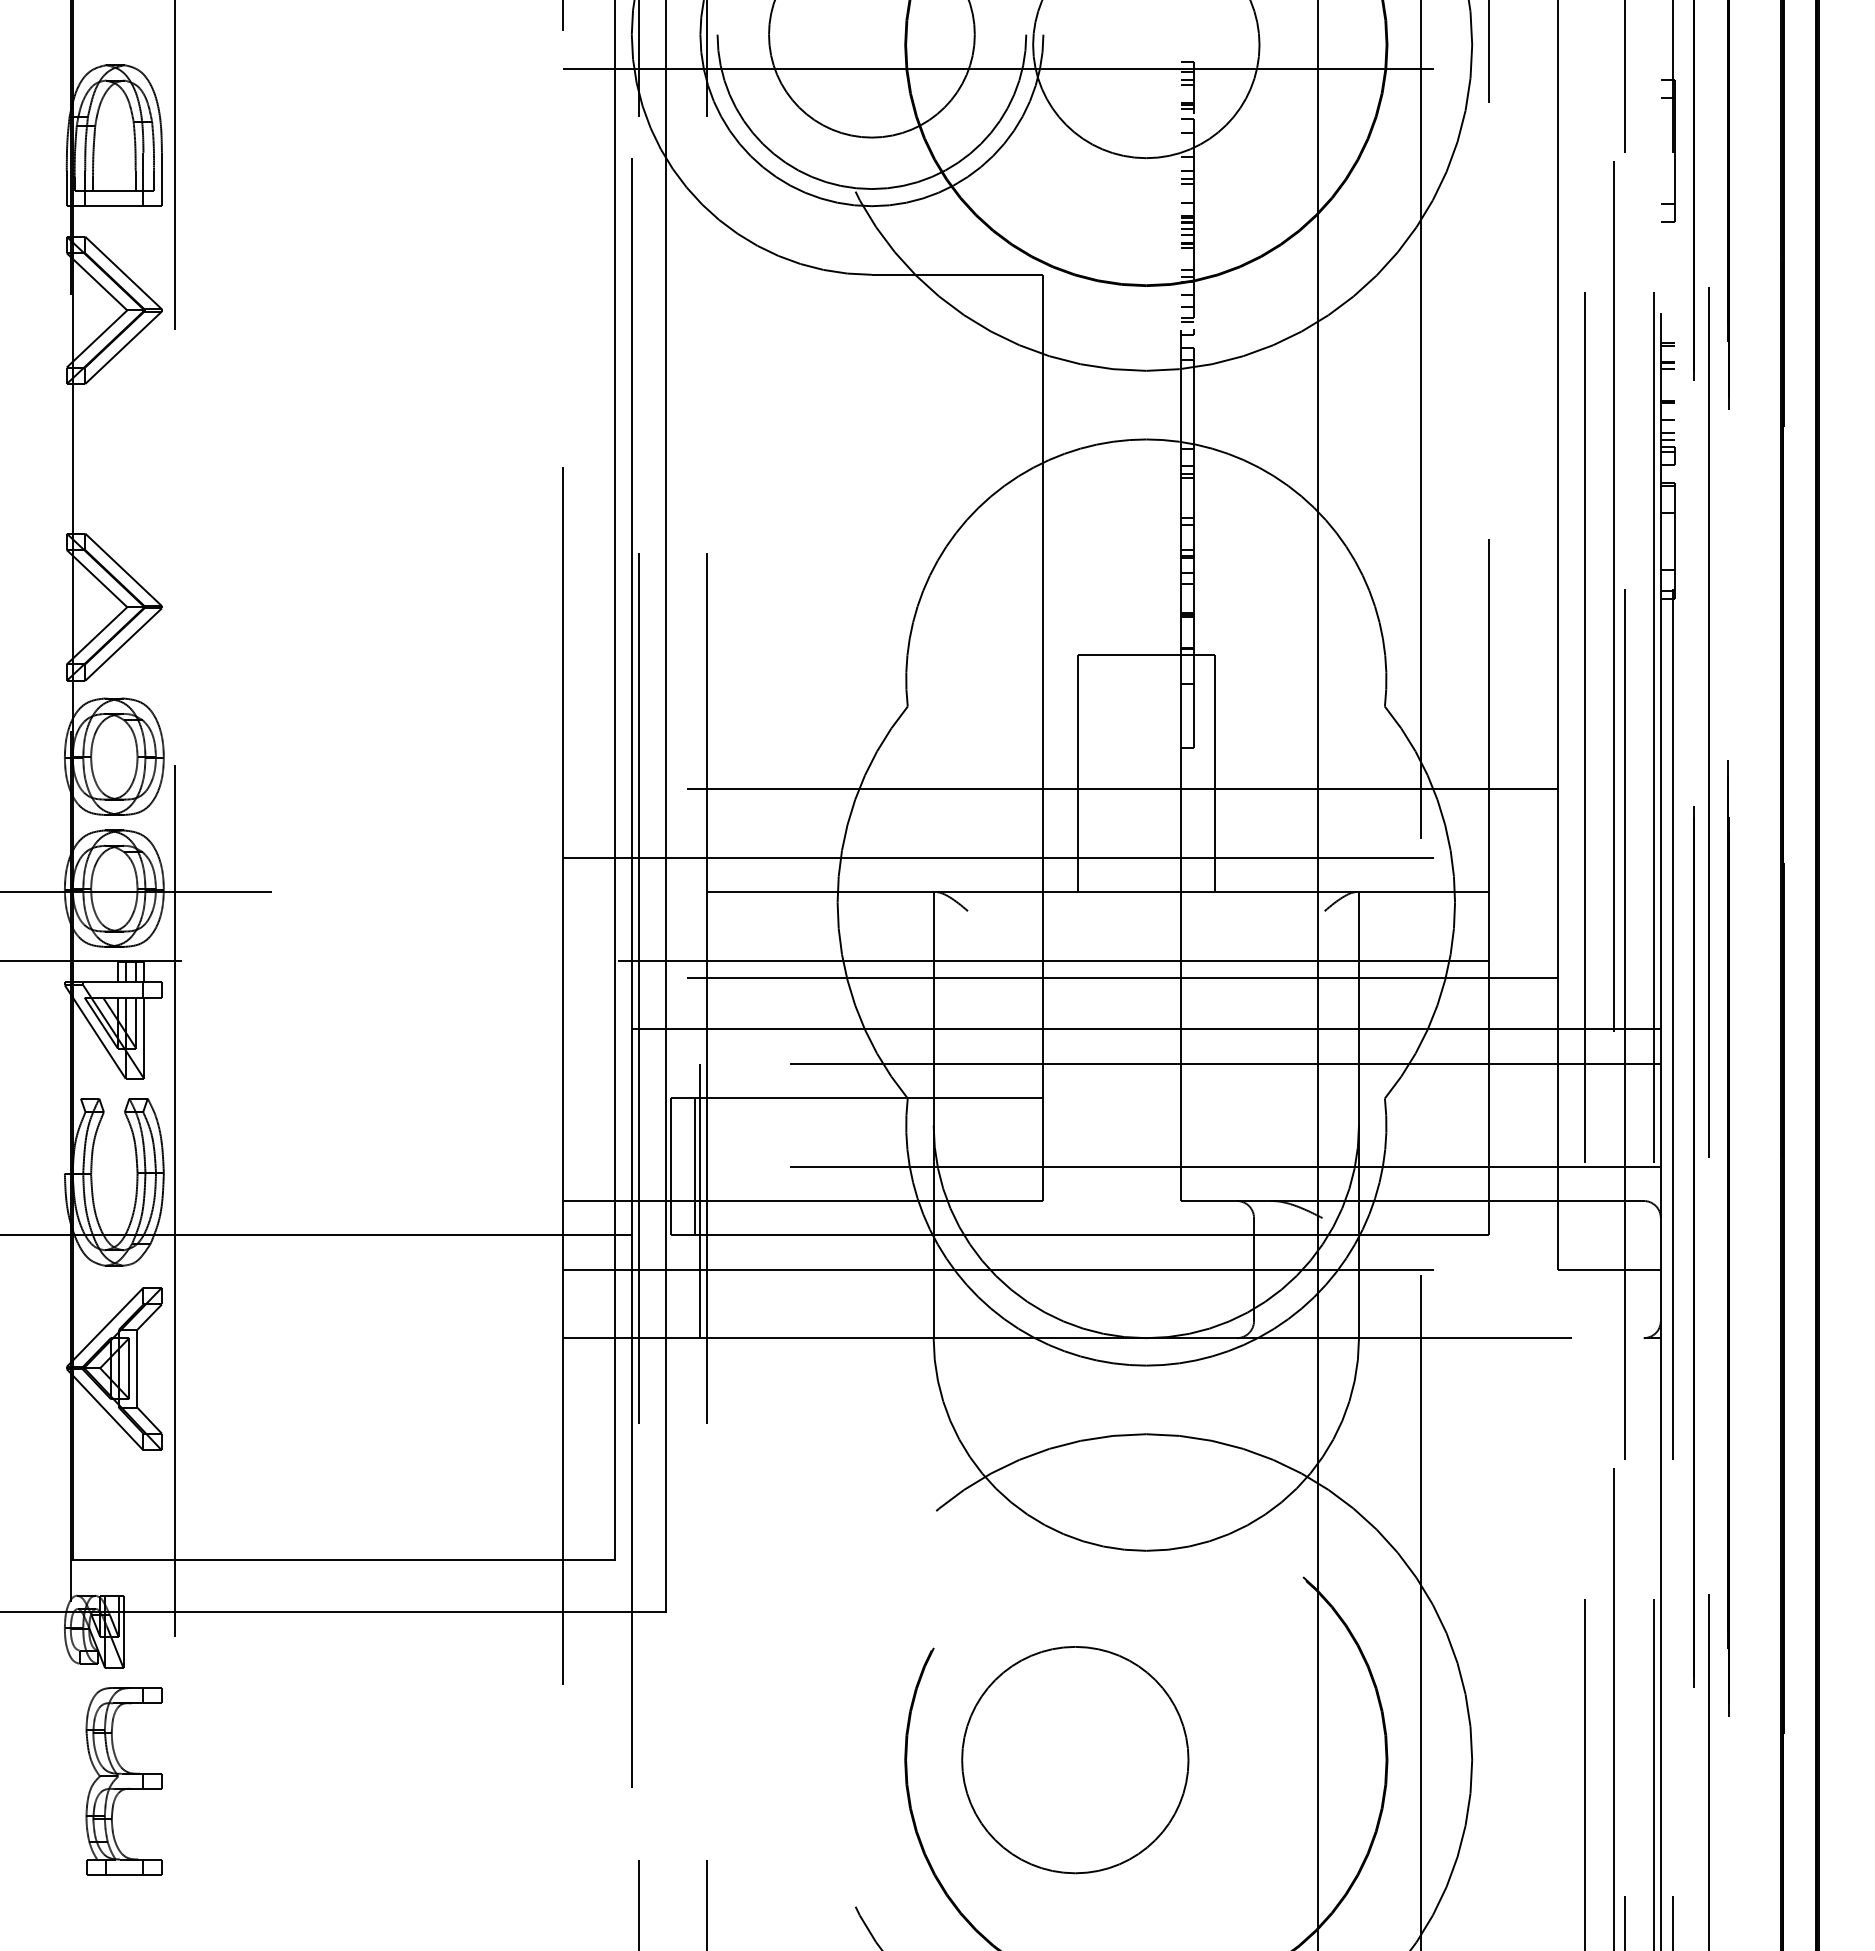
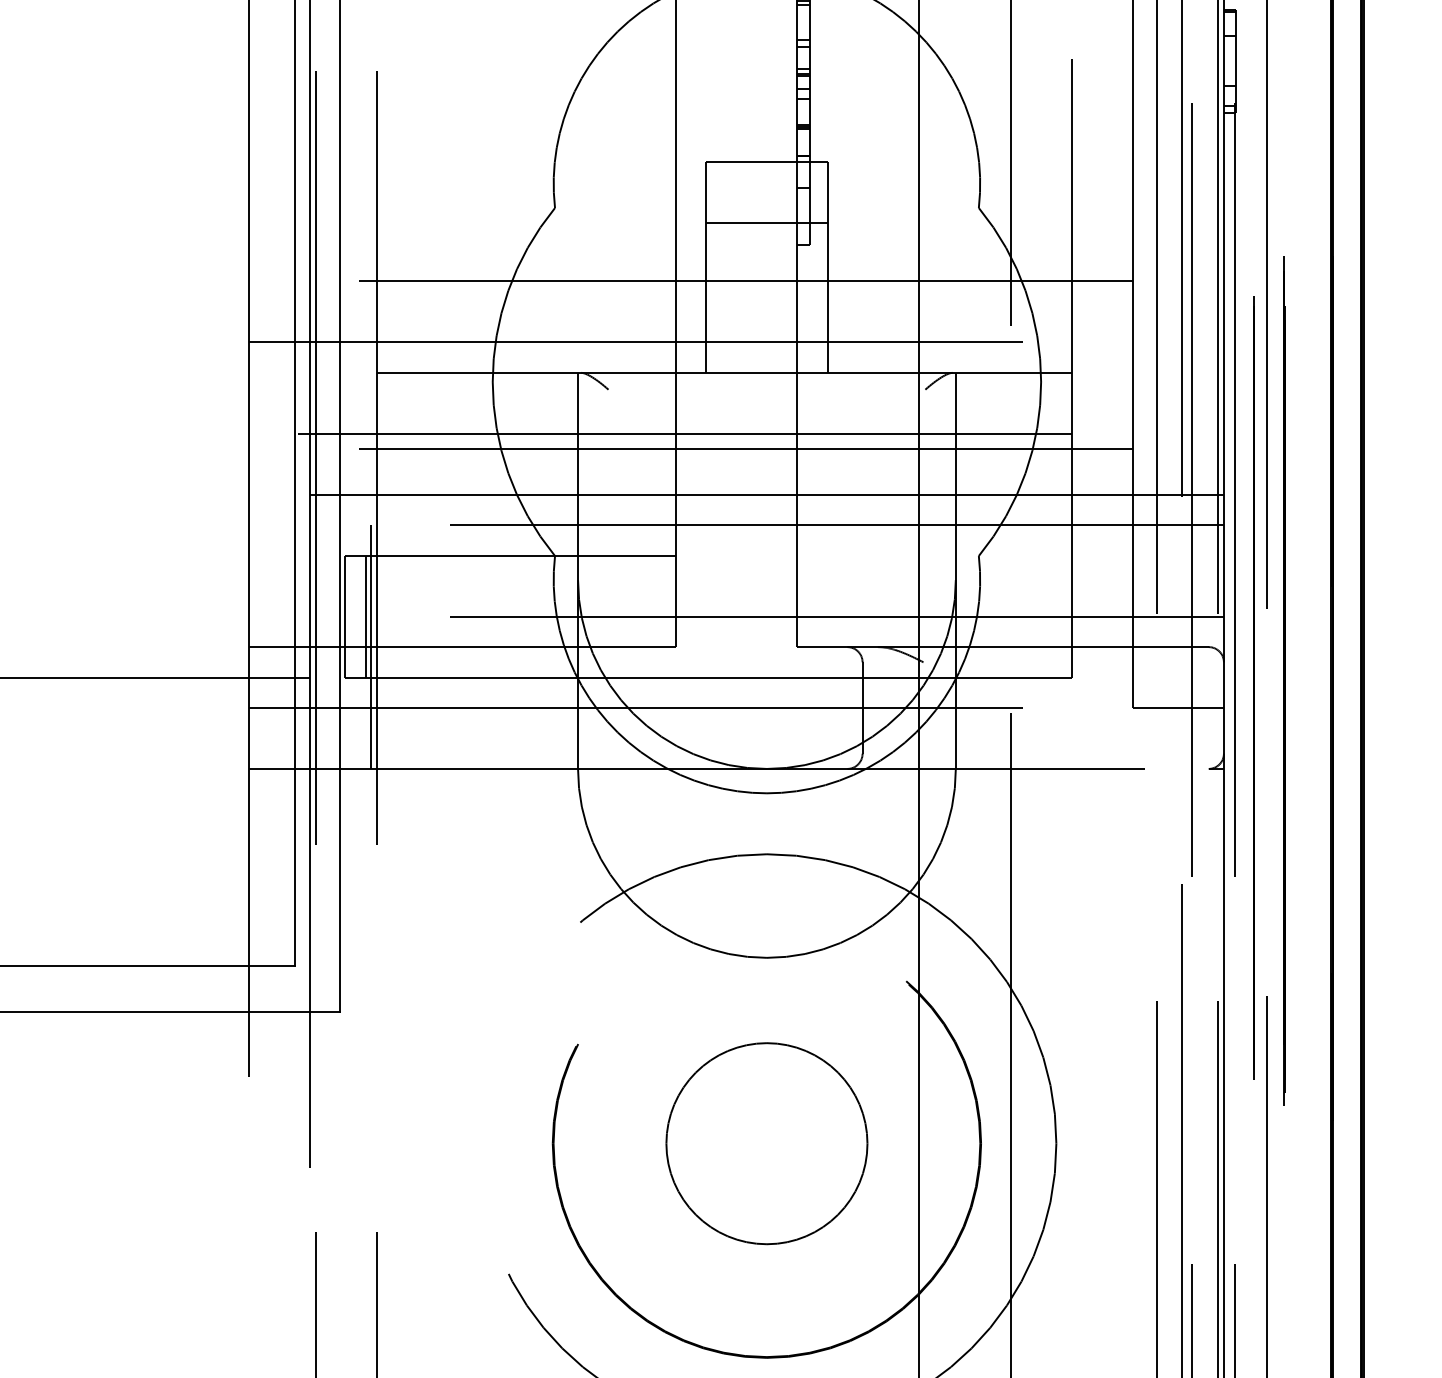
line: (1145, 723) -> (766, 222), added
circle: (1075, 1760) -> (767, 1144), moved

